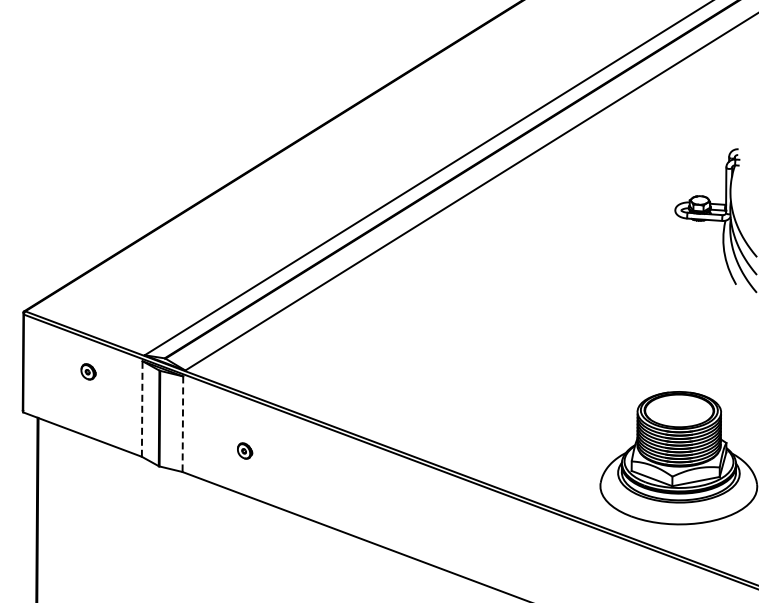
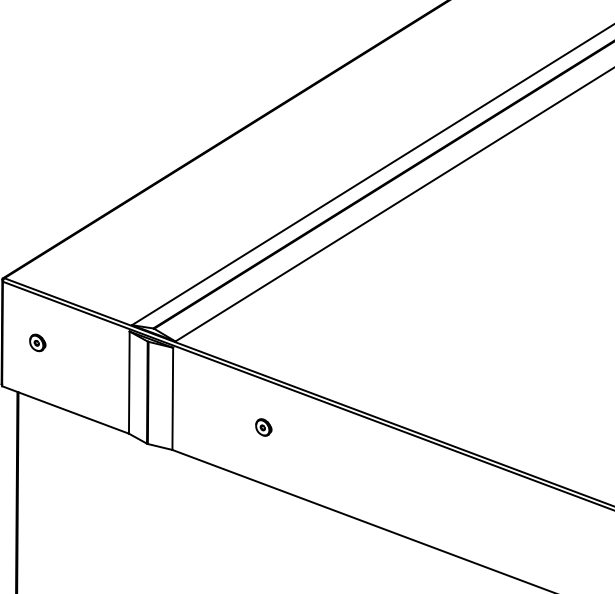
part: (88, 371) -> (37, 342), moved
line: (142, 409) -> (129, 383), dashed -> solid
line: (182, 424) -> (172, 399), dashed -> solid
part: (245, 450) -> (264, 426), moved

